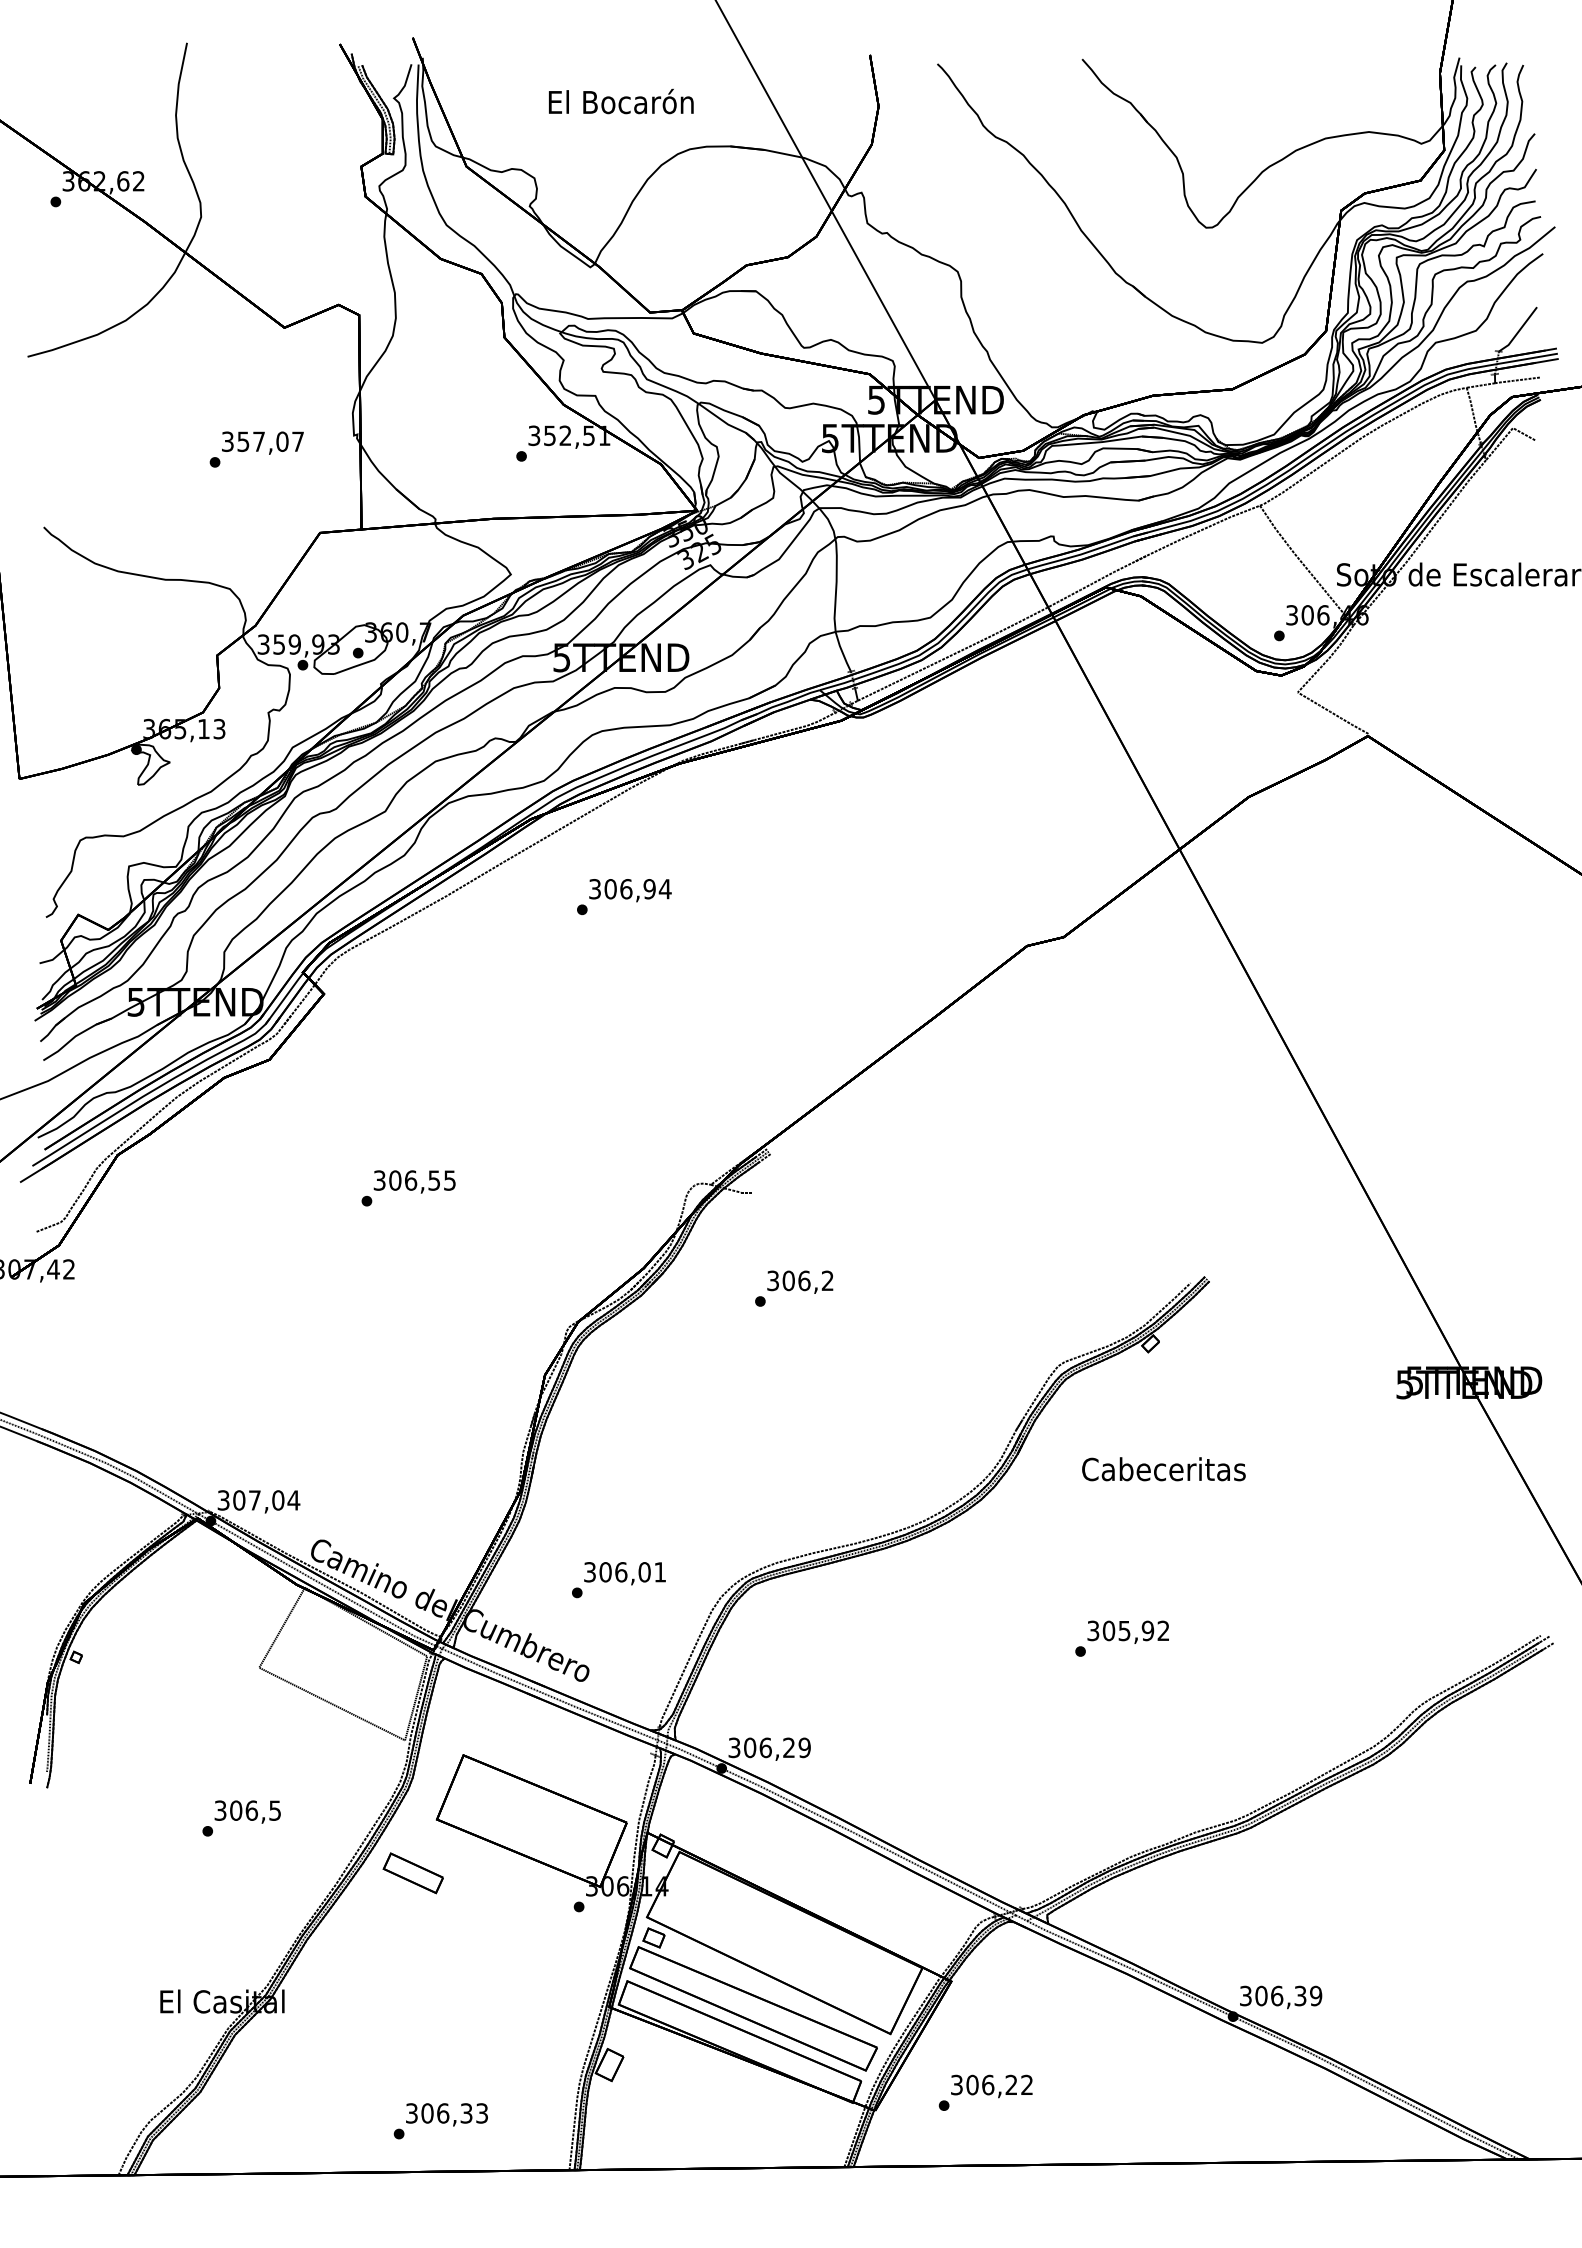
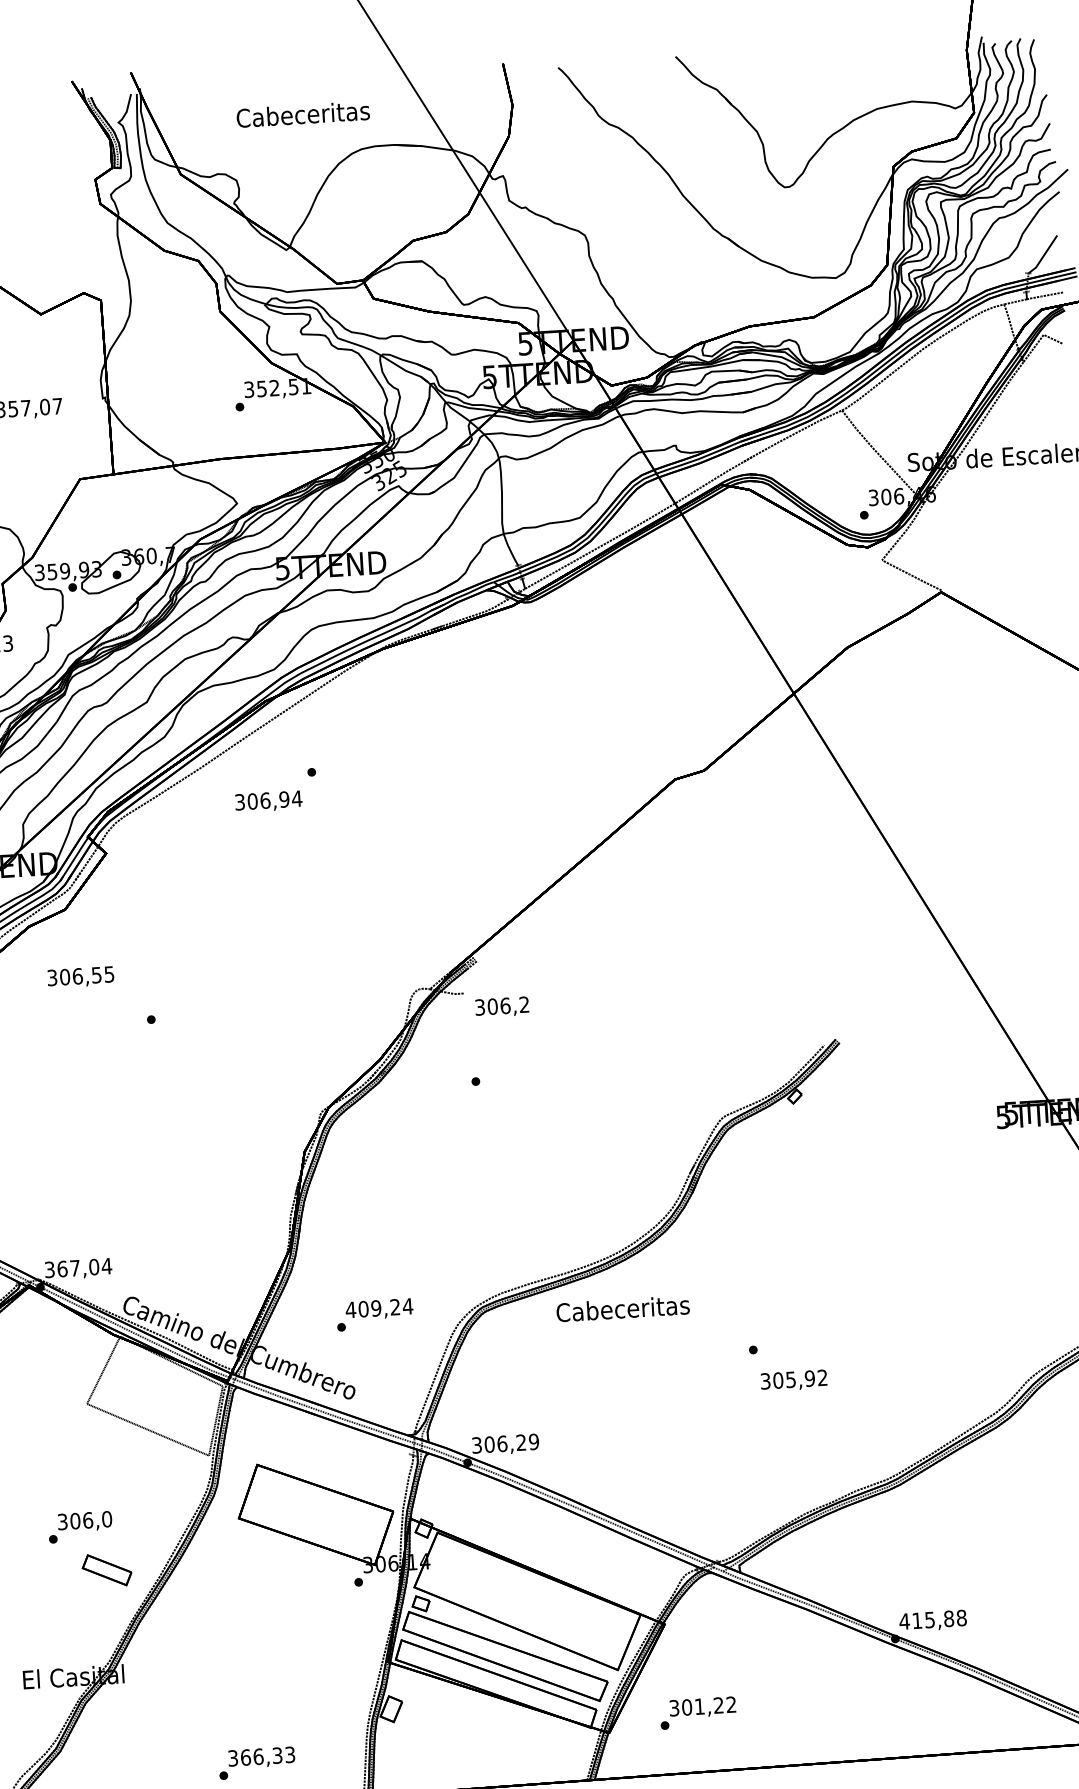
text: (620, 101) -> (302, 113), El Bocarón -> Cabeceritas
text: (630, 890) -> (268, 801), moved
text: (414, 1181) -> (80, 976), moved
text: (800, 1281) -> (502, 1006), moved
text: (1163, 1469) -> (622, 1309), moved
text: (239, 1500) -> (62, 1269), 307,04 -> 367,04
text: (624, 1572) -> (378, 1308), 306,01 -> 409,24
text: (1127, 1631) -> (793, 1380), moved
text: (275, 1810) -> (107, 1519), 306,5 -> 306,0
part: (412, 1873) -> (106, 1570), moved
text: (1280, 1995) -> (932, 1619), 306,39 -> 415,88
text: (988, 2084) -> (700, 1706), 306,22 -> 301,22
text: (427, 2113) -> (245, 1757), 306,33 -> 366,33

